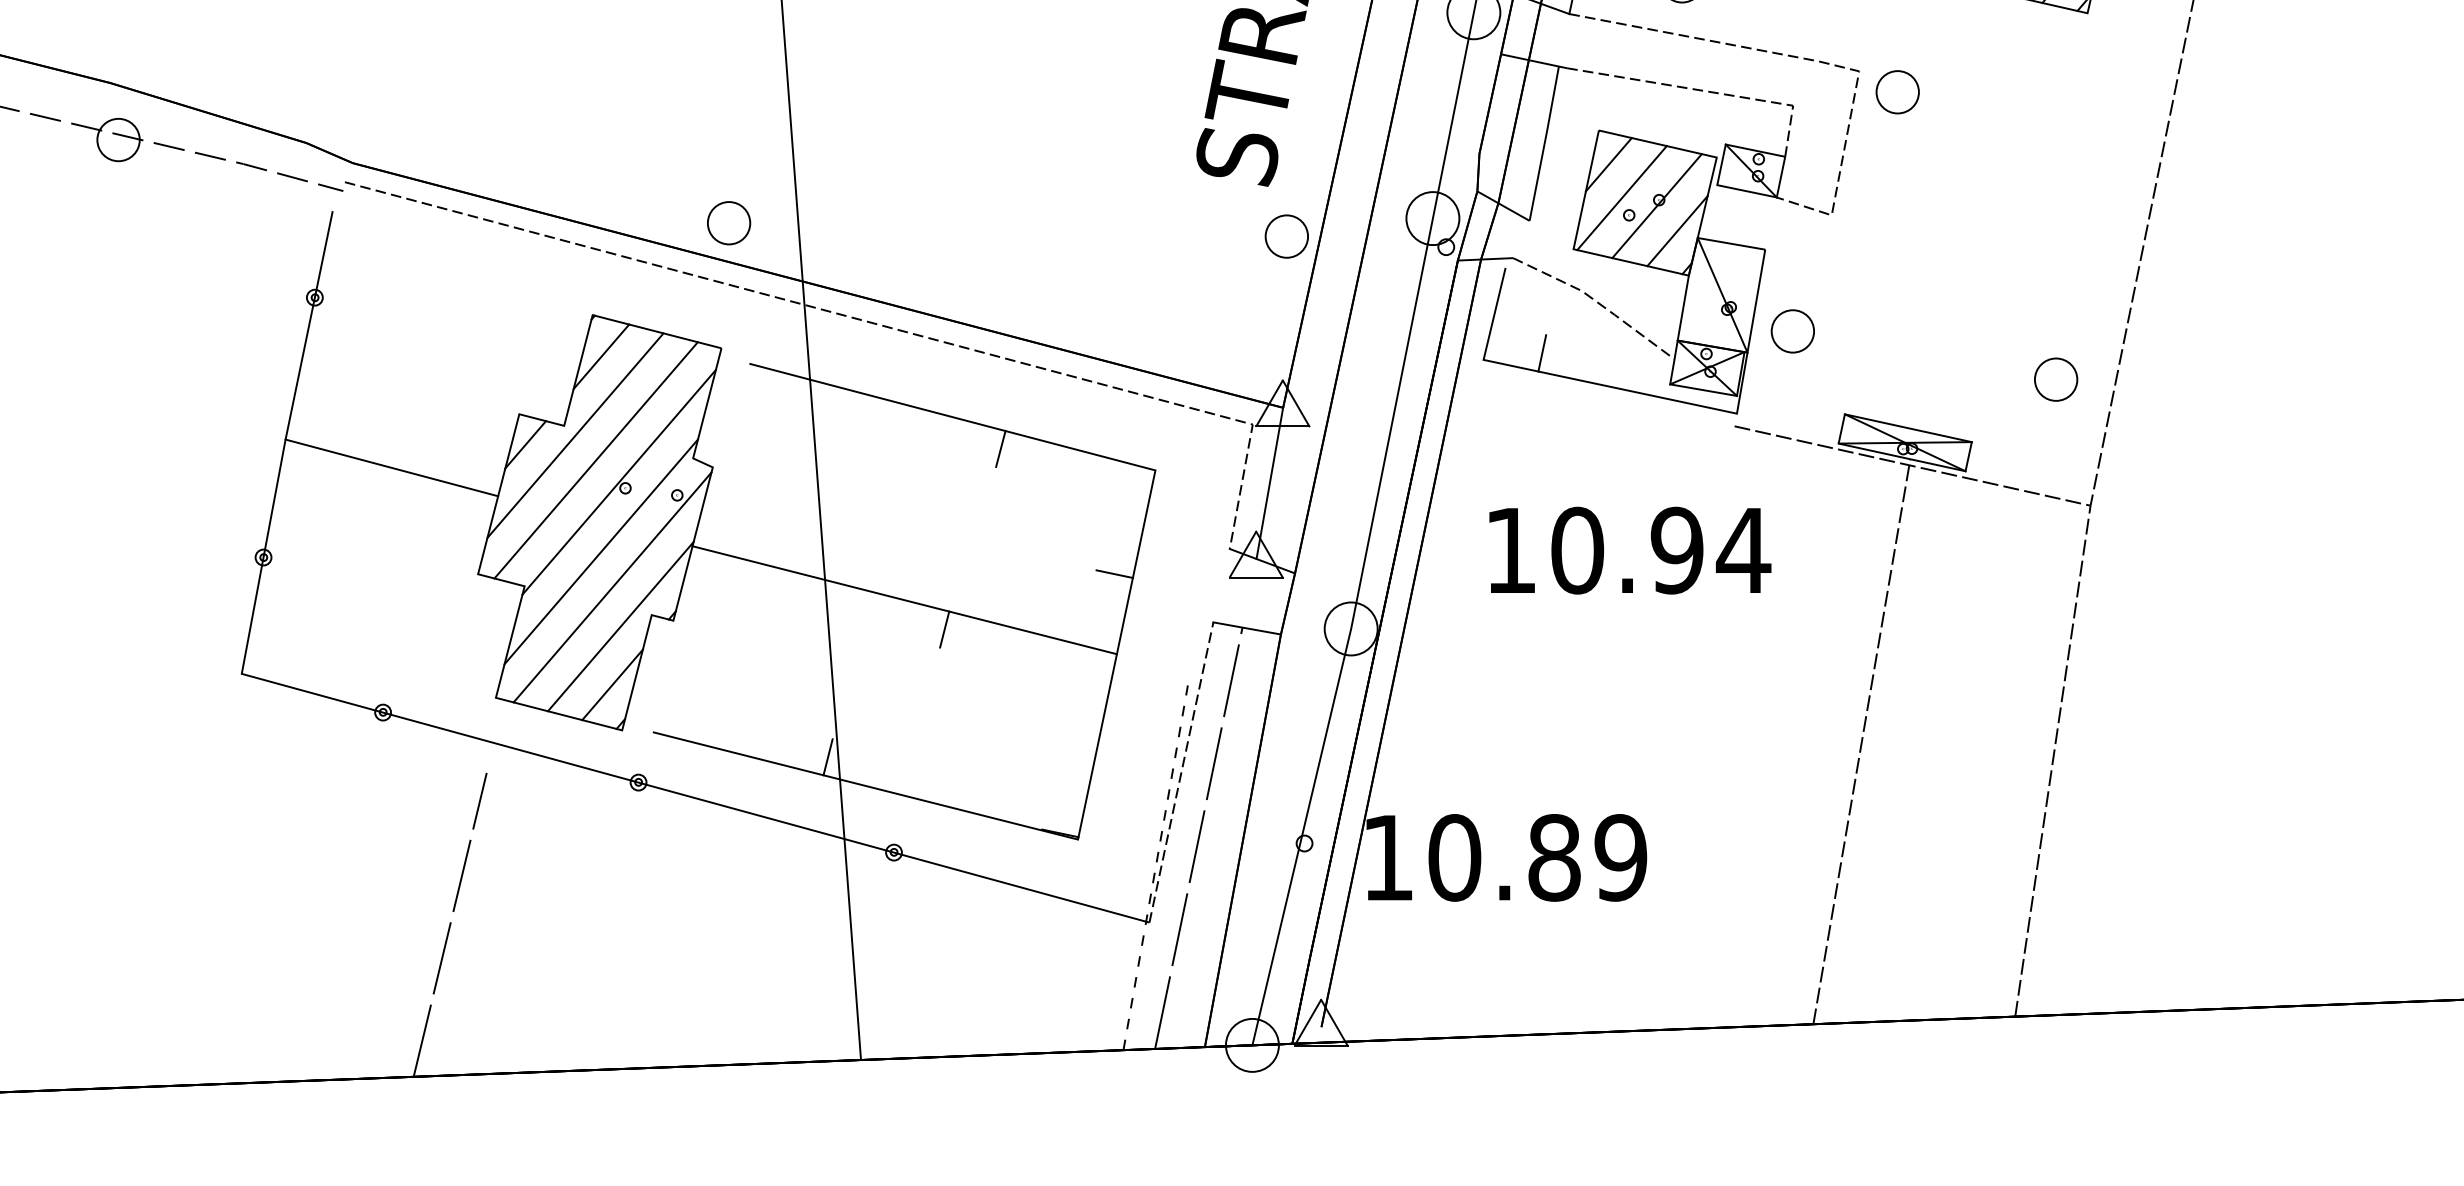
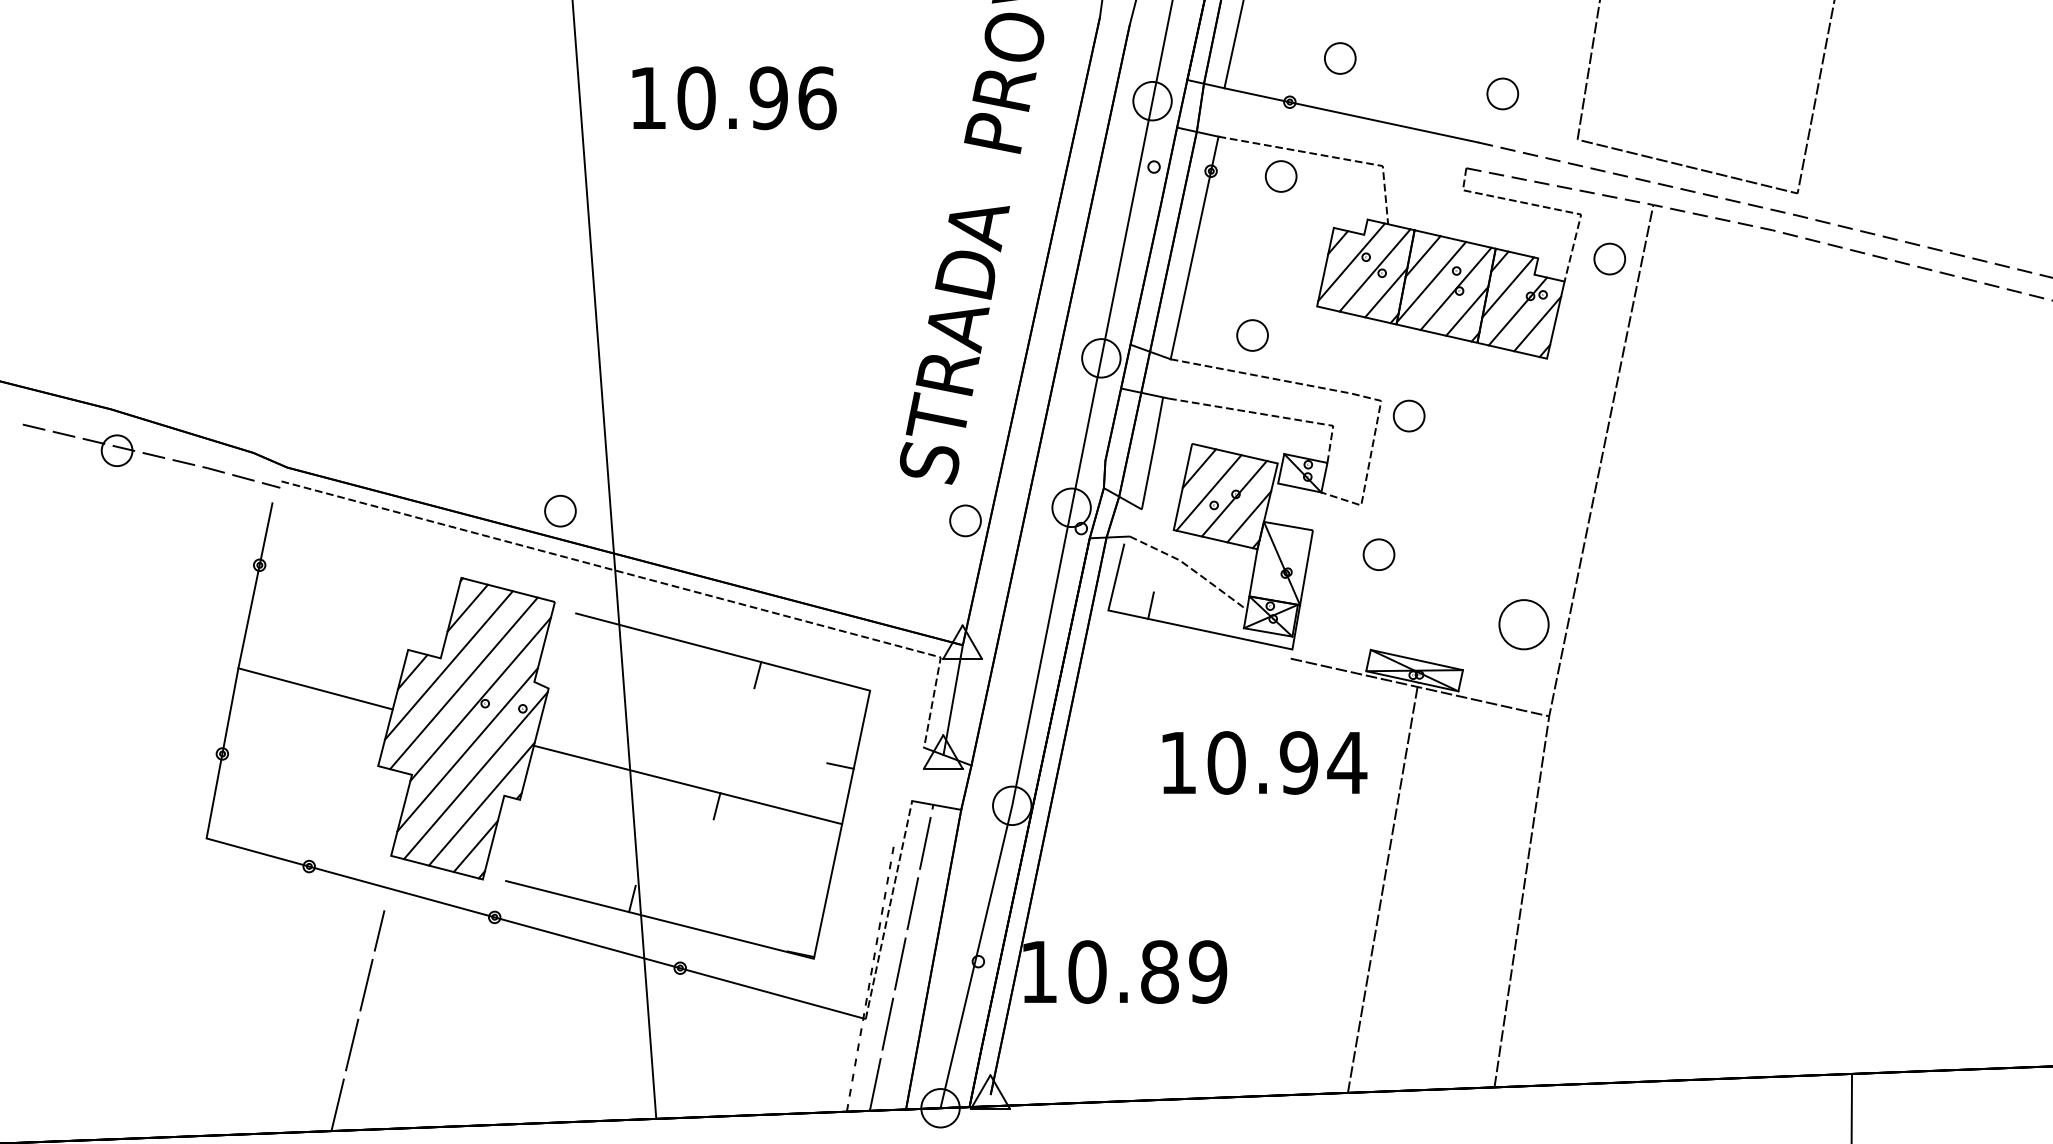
part: (1792, 331) -> (1378, 554), moved
part: (2056, 379) -> (1524, 624), size x1.6
text: (1629, 550) -> (1264, 762), moved

